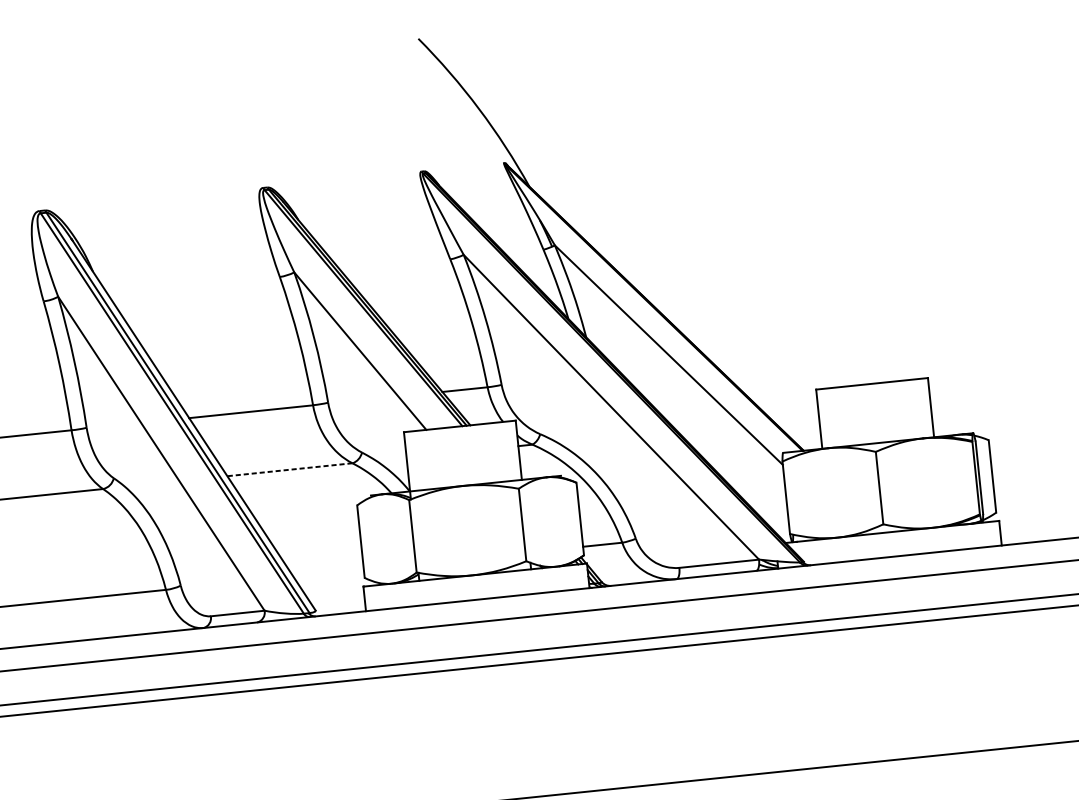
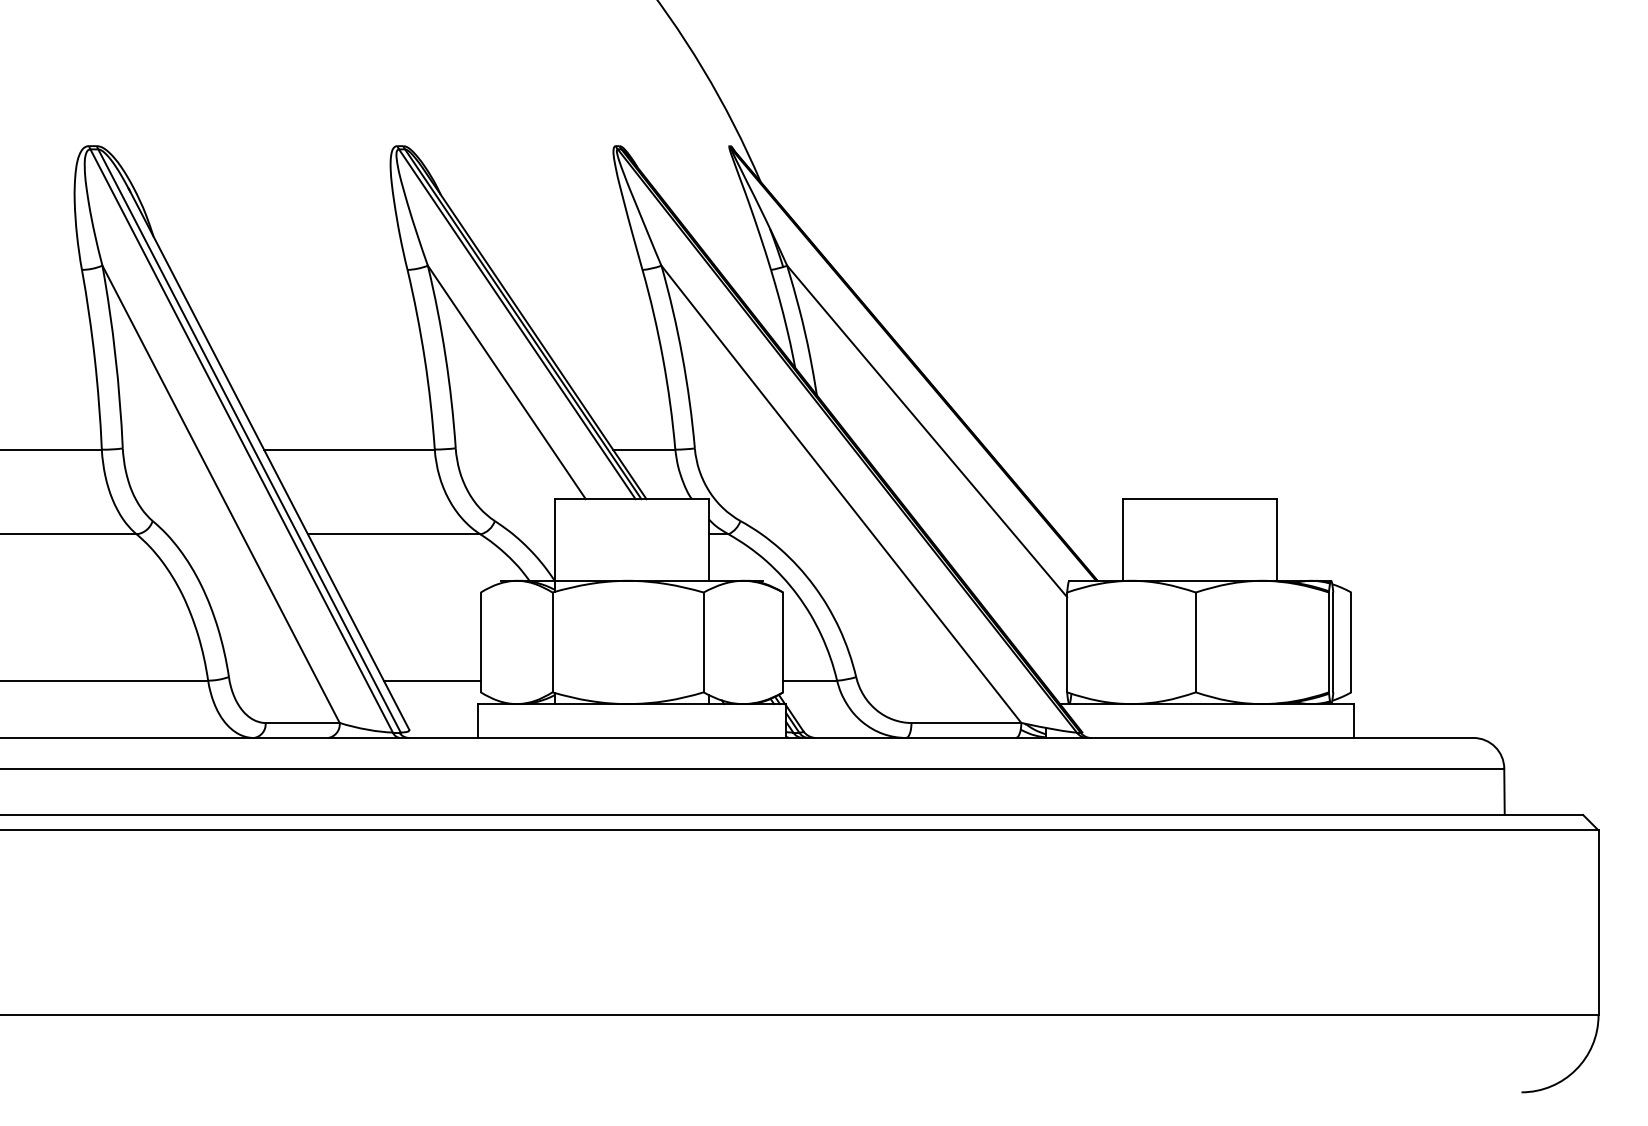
line: (289, 469) -> (393, 534), dashed -> solid
line: (327, 573) -> (431, 680), added

